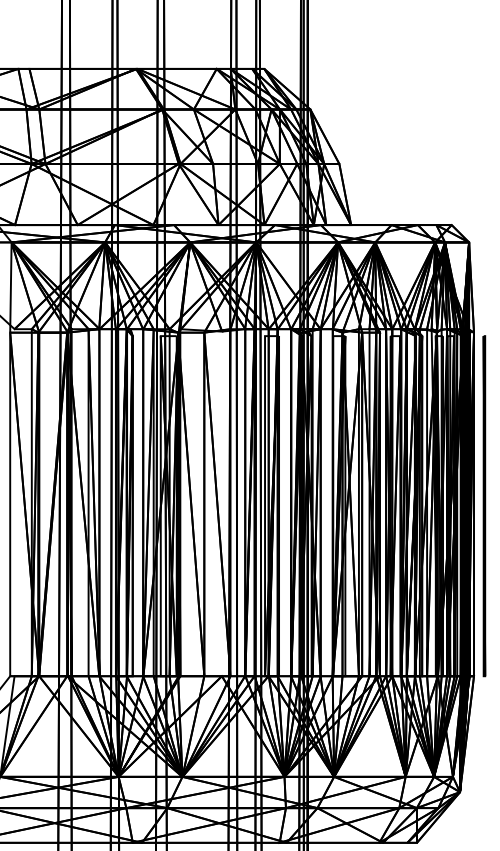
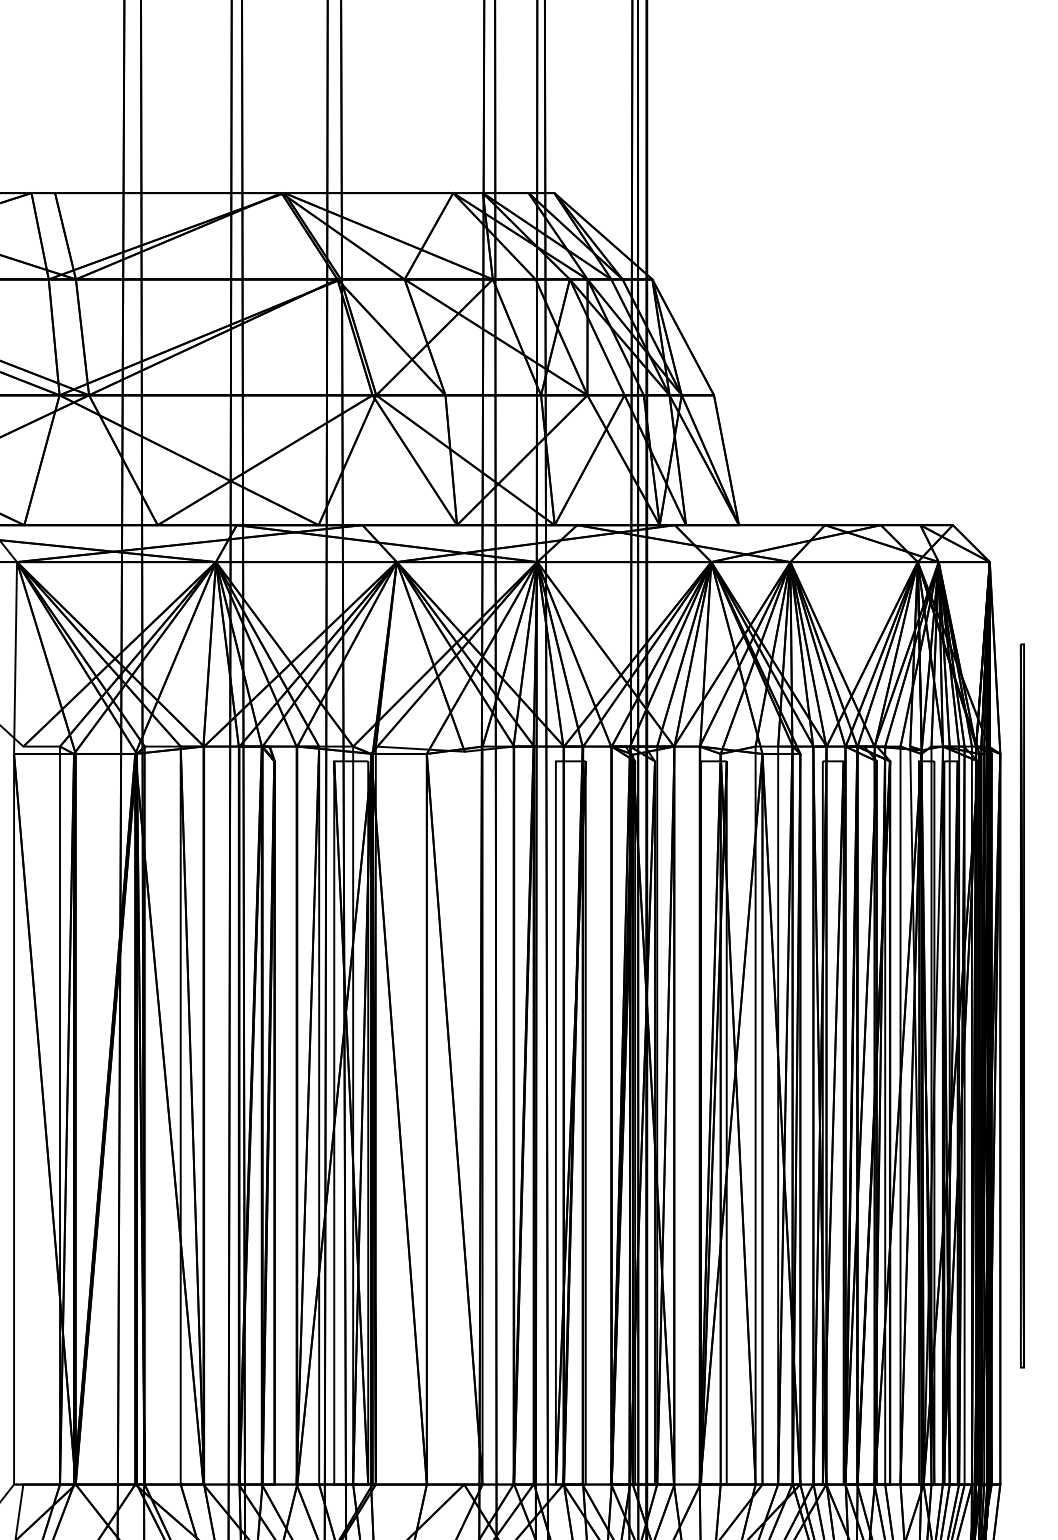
line: (484, 506) -> (1022, 1006), moved

